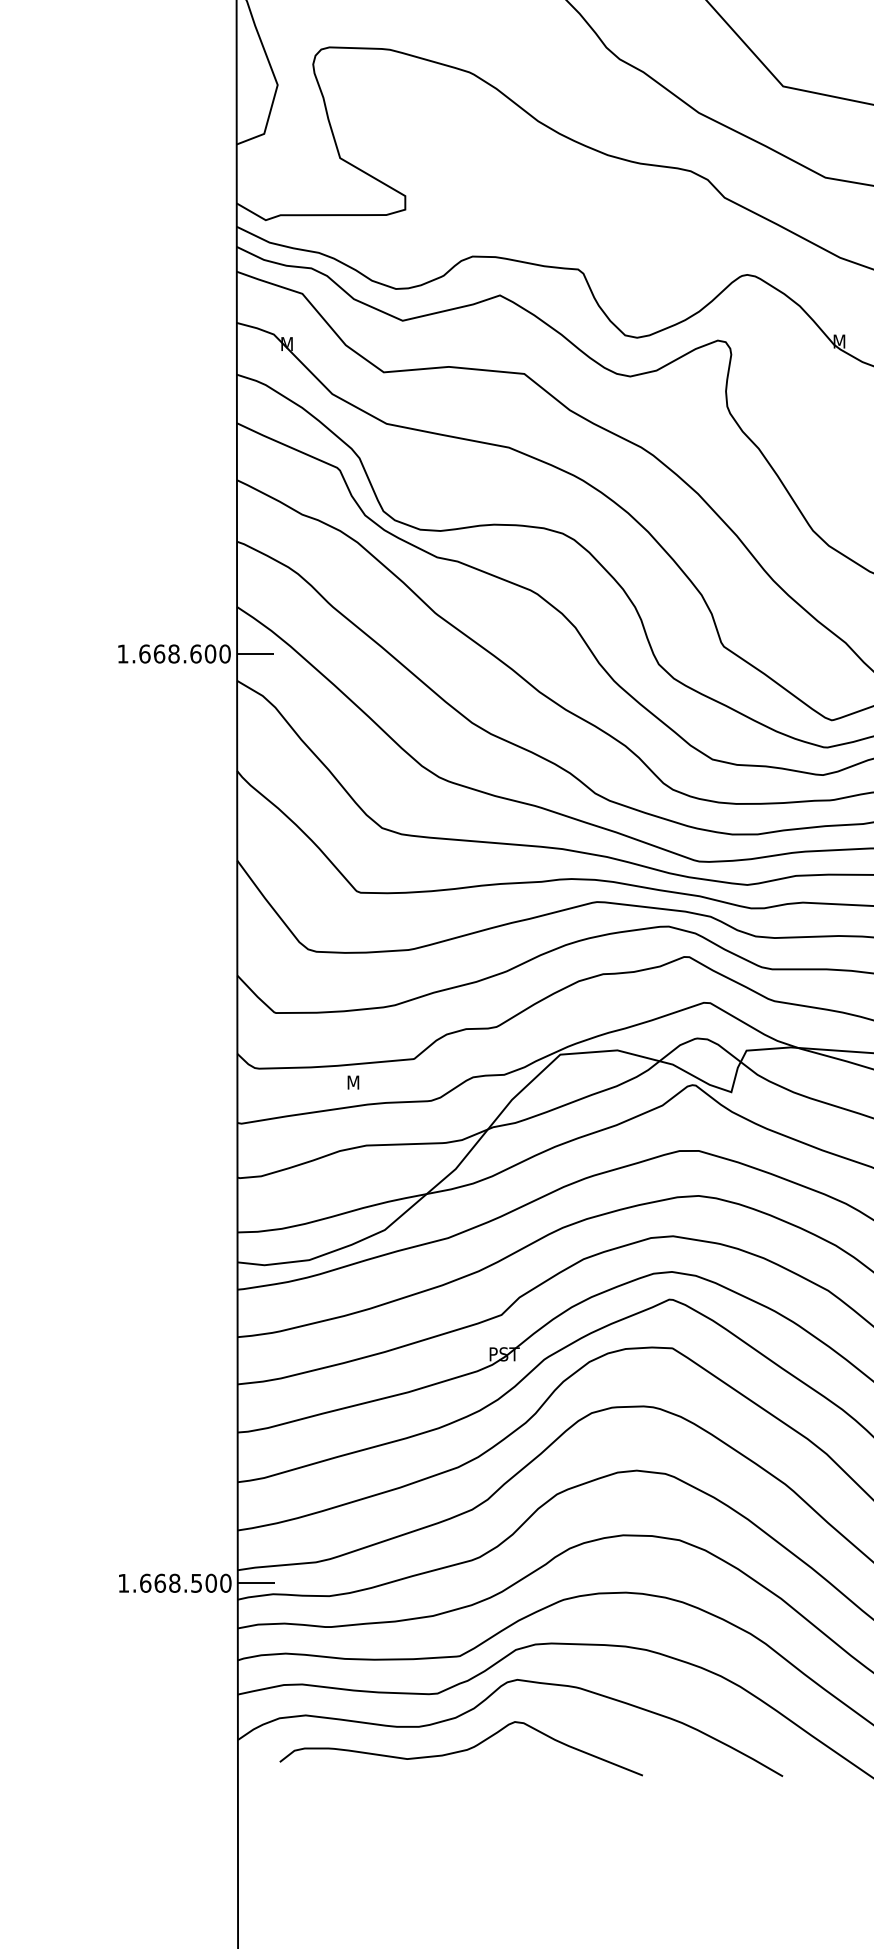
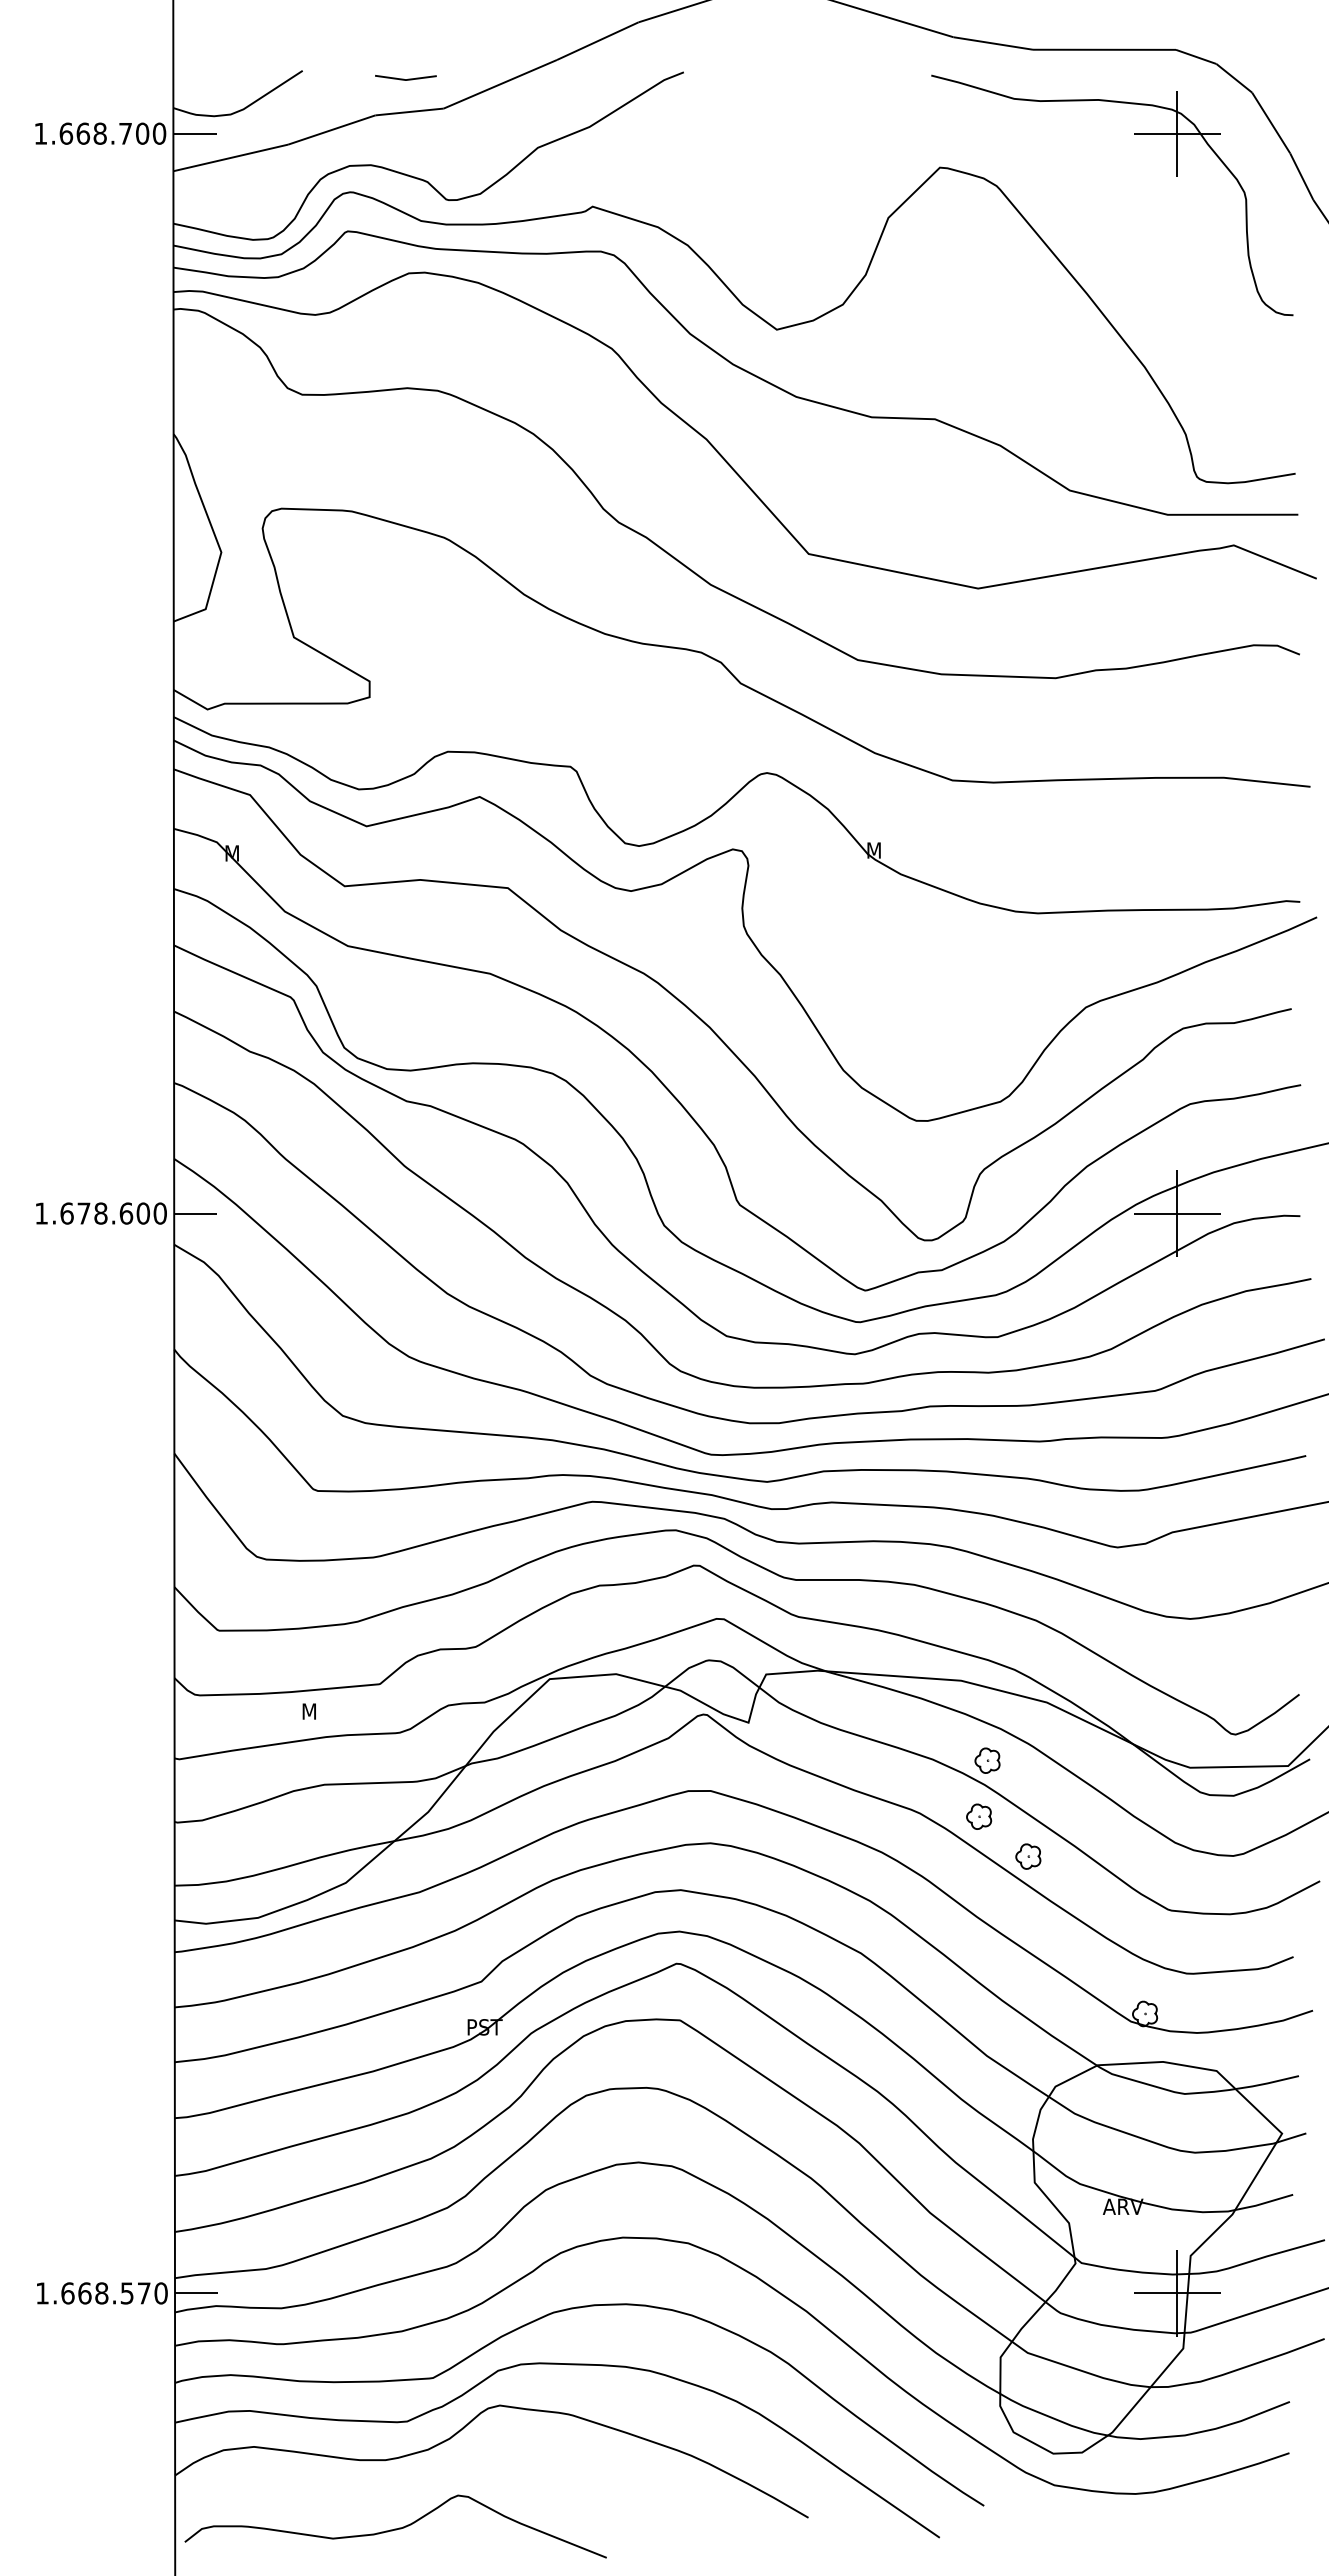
text: (159, 653) -> (83, 1213), 1.668.600 -> 1.678.600
text: (210, 1583) -> (143, 2293), 1.668.500 -> 1.668.570
curve: (461, 1750) -> (395, 2528), moved

